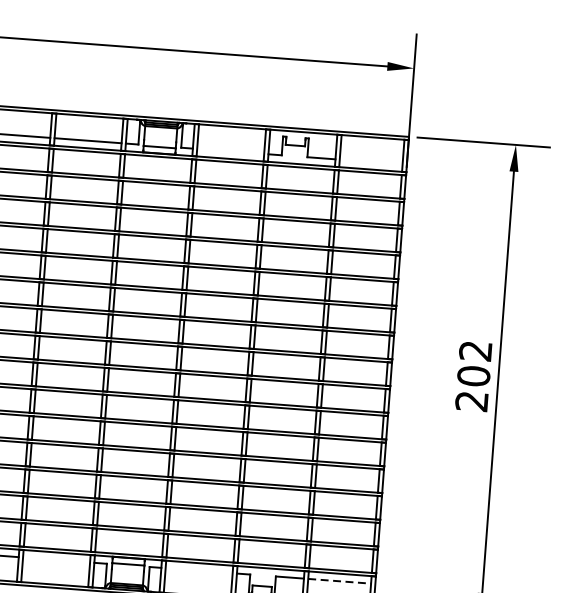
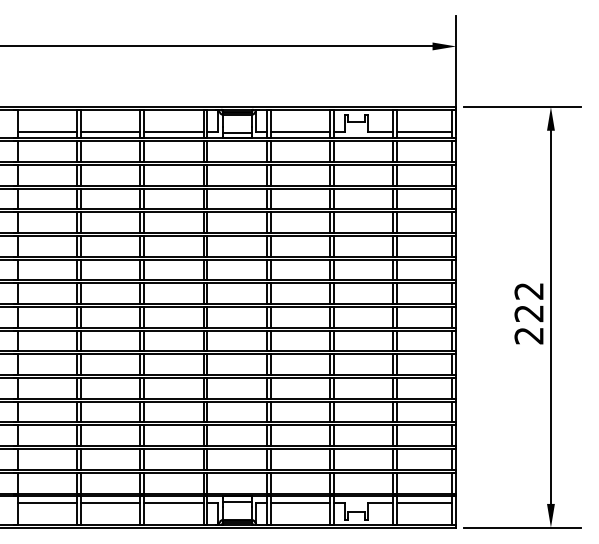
line: (229, 151) -> (299, 131), added
line: (371, 161) -> (424, 131), added
text: (473, 376) -> (528, 313), 202 -> 222
line: (56, 559) -> (173, 502), added
line: (198, 570) -> (299, 502), added
line: (339, 580) -> (424, 502), dashed -> solid

